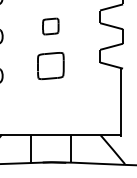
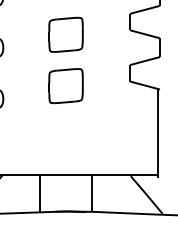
part: (50, 26) -> (65, 34), size x1.67

